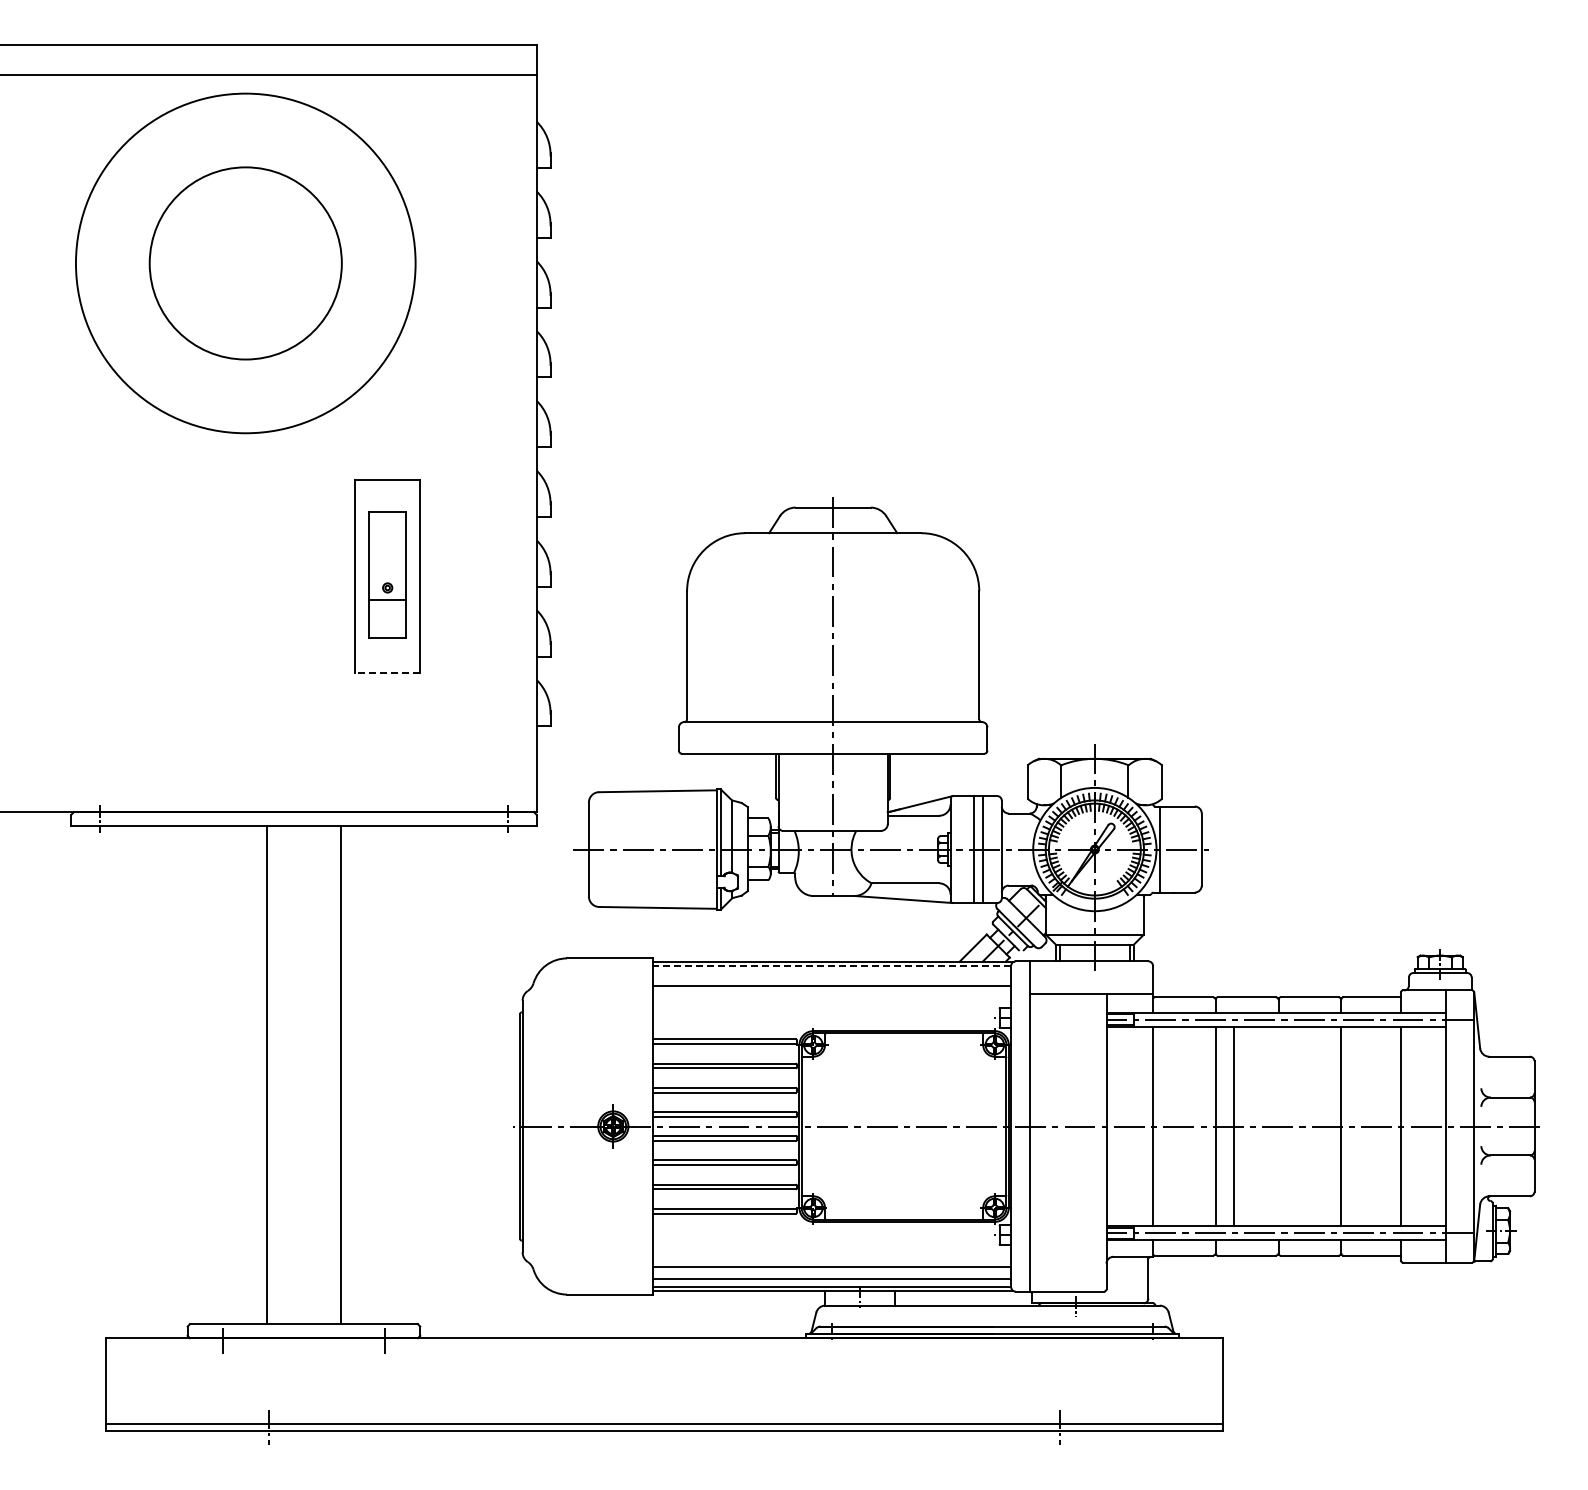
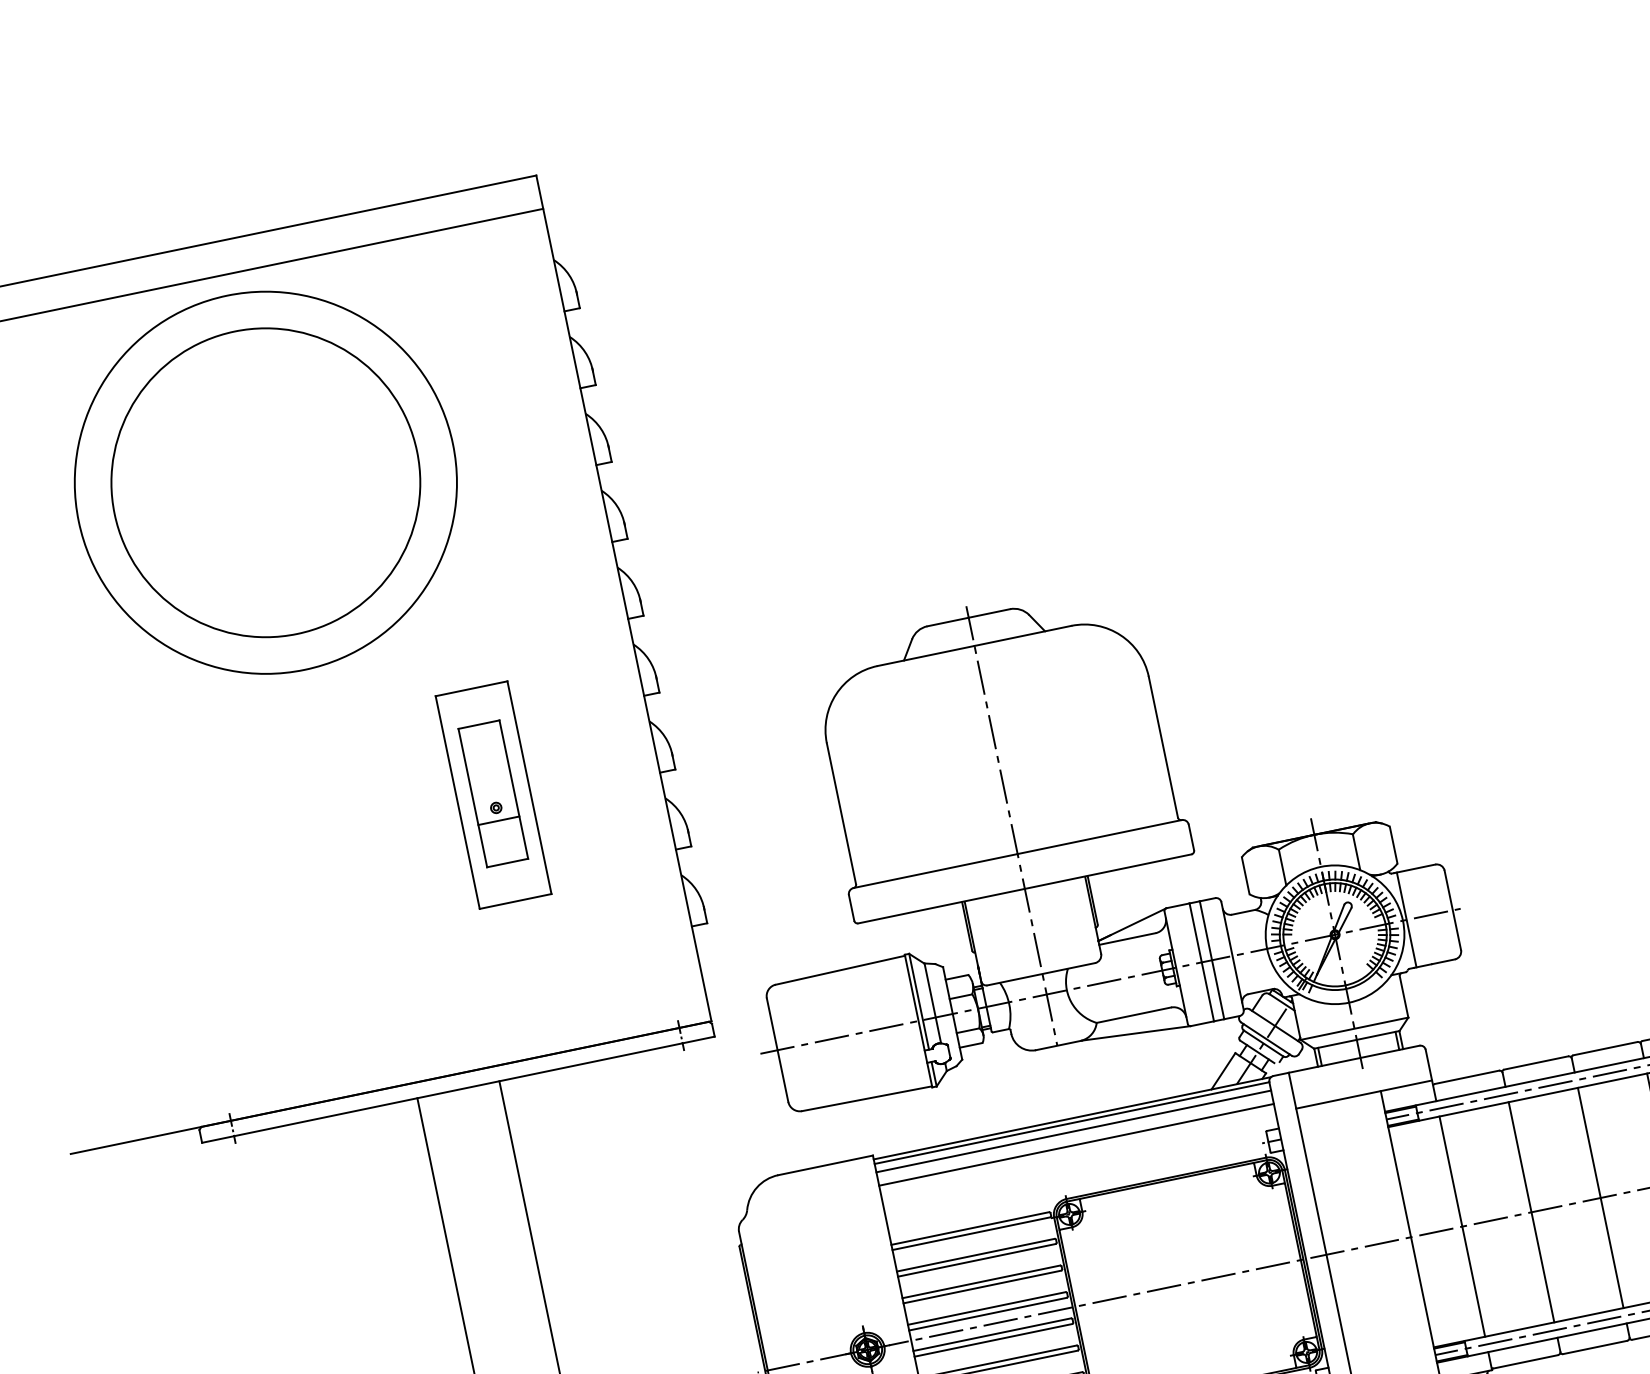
circle: (245, 263) -> (265, 482), size x1.43
line: (387, 672) -> (515, 901), dashed -> solid
line: (831, 966) -> (1071, 1123), dashed -> solid
line: (831, 973) -> (1073, 1131), added
line: (1233, 1126) -> (1600, 1198), moved

